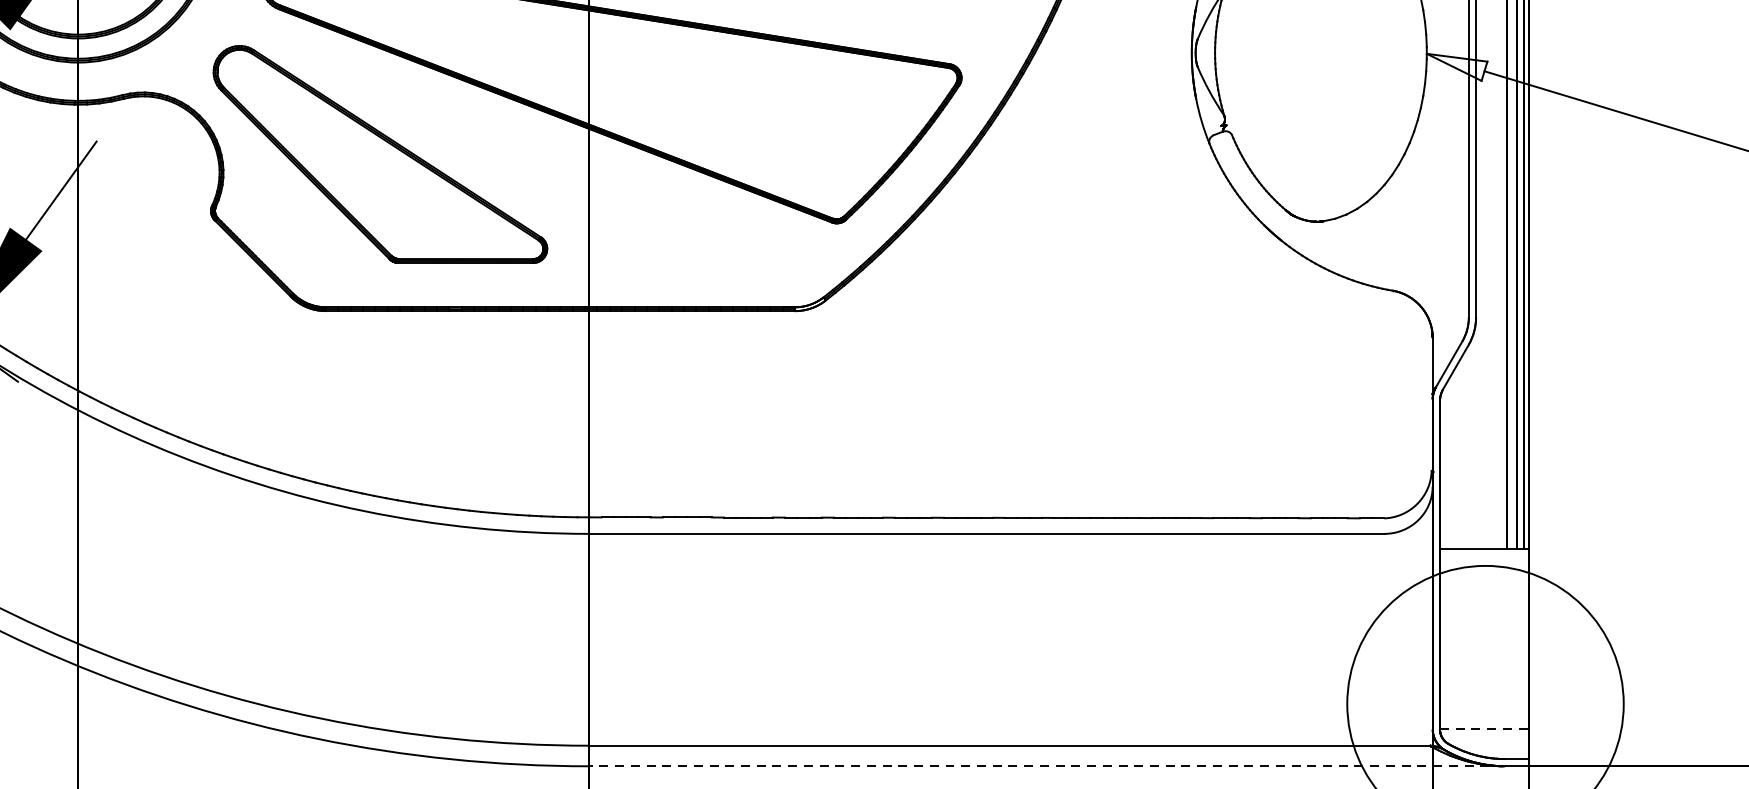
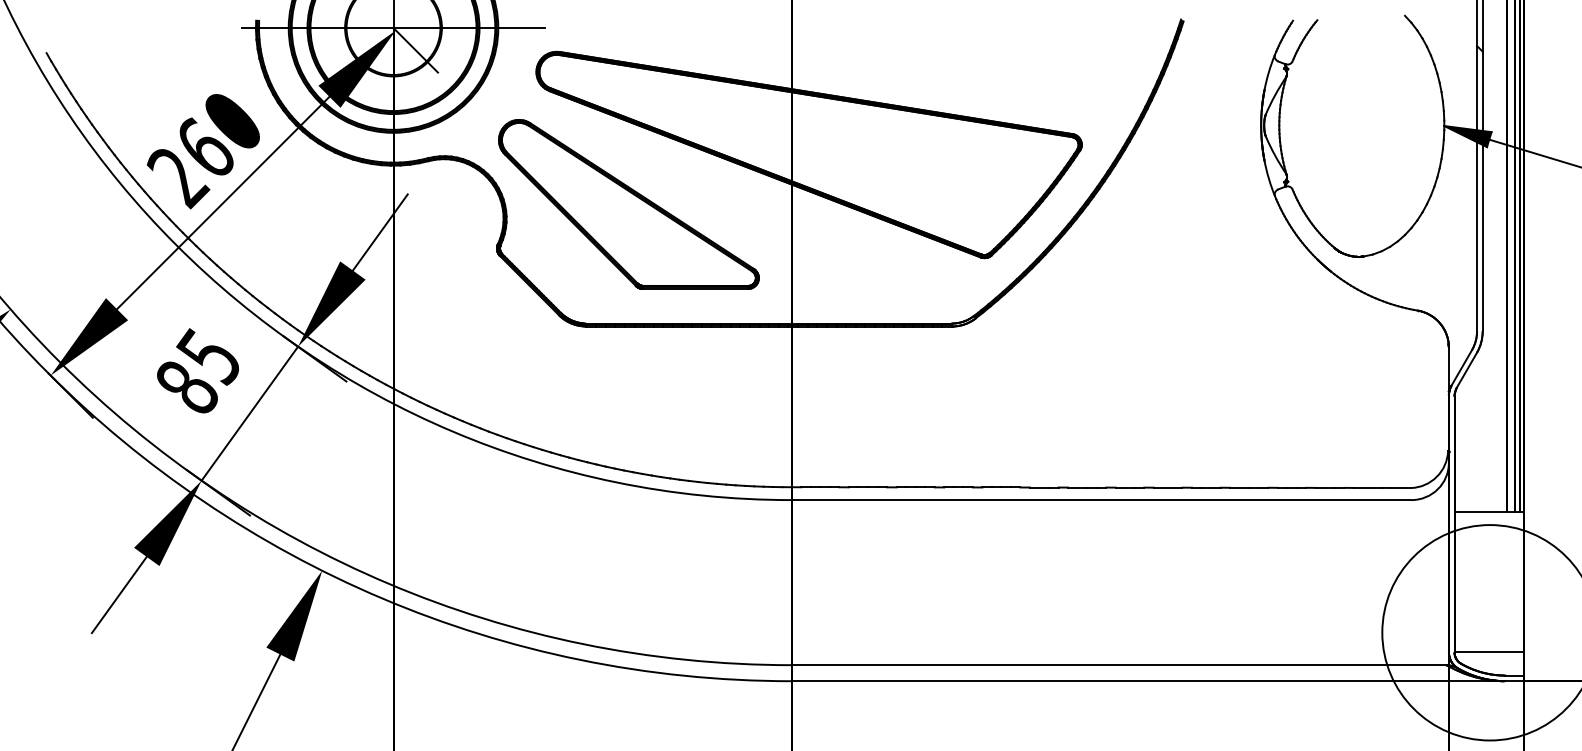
fill: (1456, 67) -> (1467, 136), added
line: (1484, 729) -> (1489, 652), dashed -> solid
line: (1047, 766) -> (1148, 681), dashed -> solid

